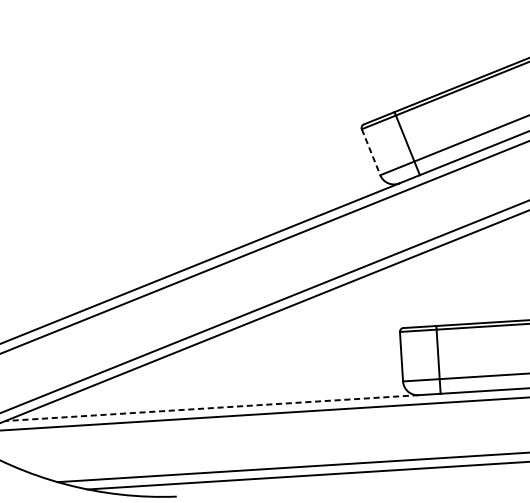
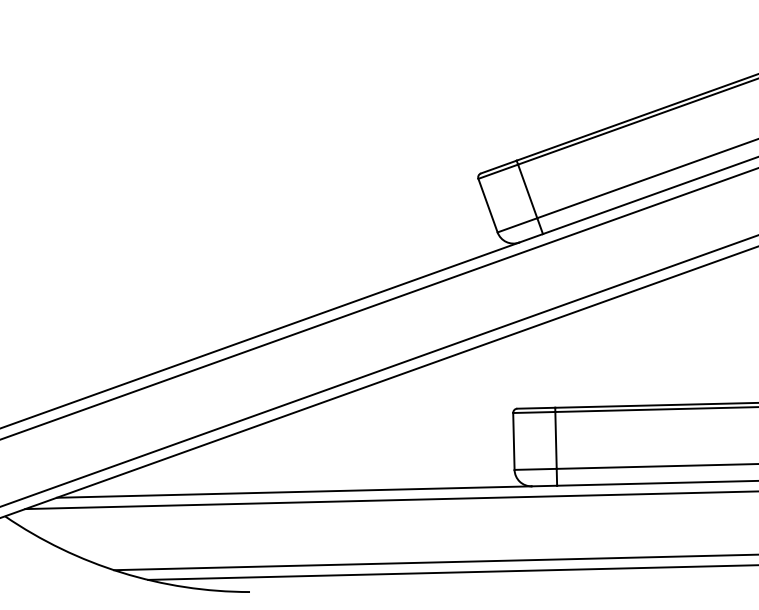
line: (371, 152) -> (488, 206), dashed -> solid
line: (212, 408) -> (294, 492), dashed -> solid

